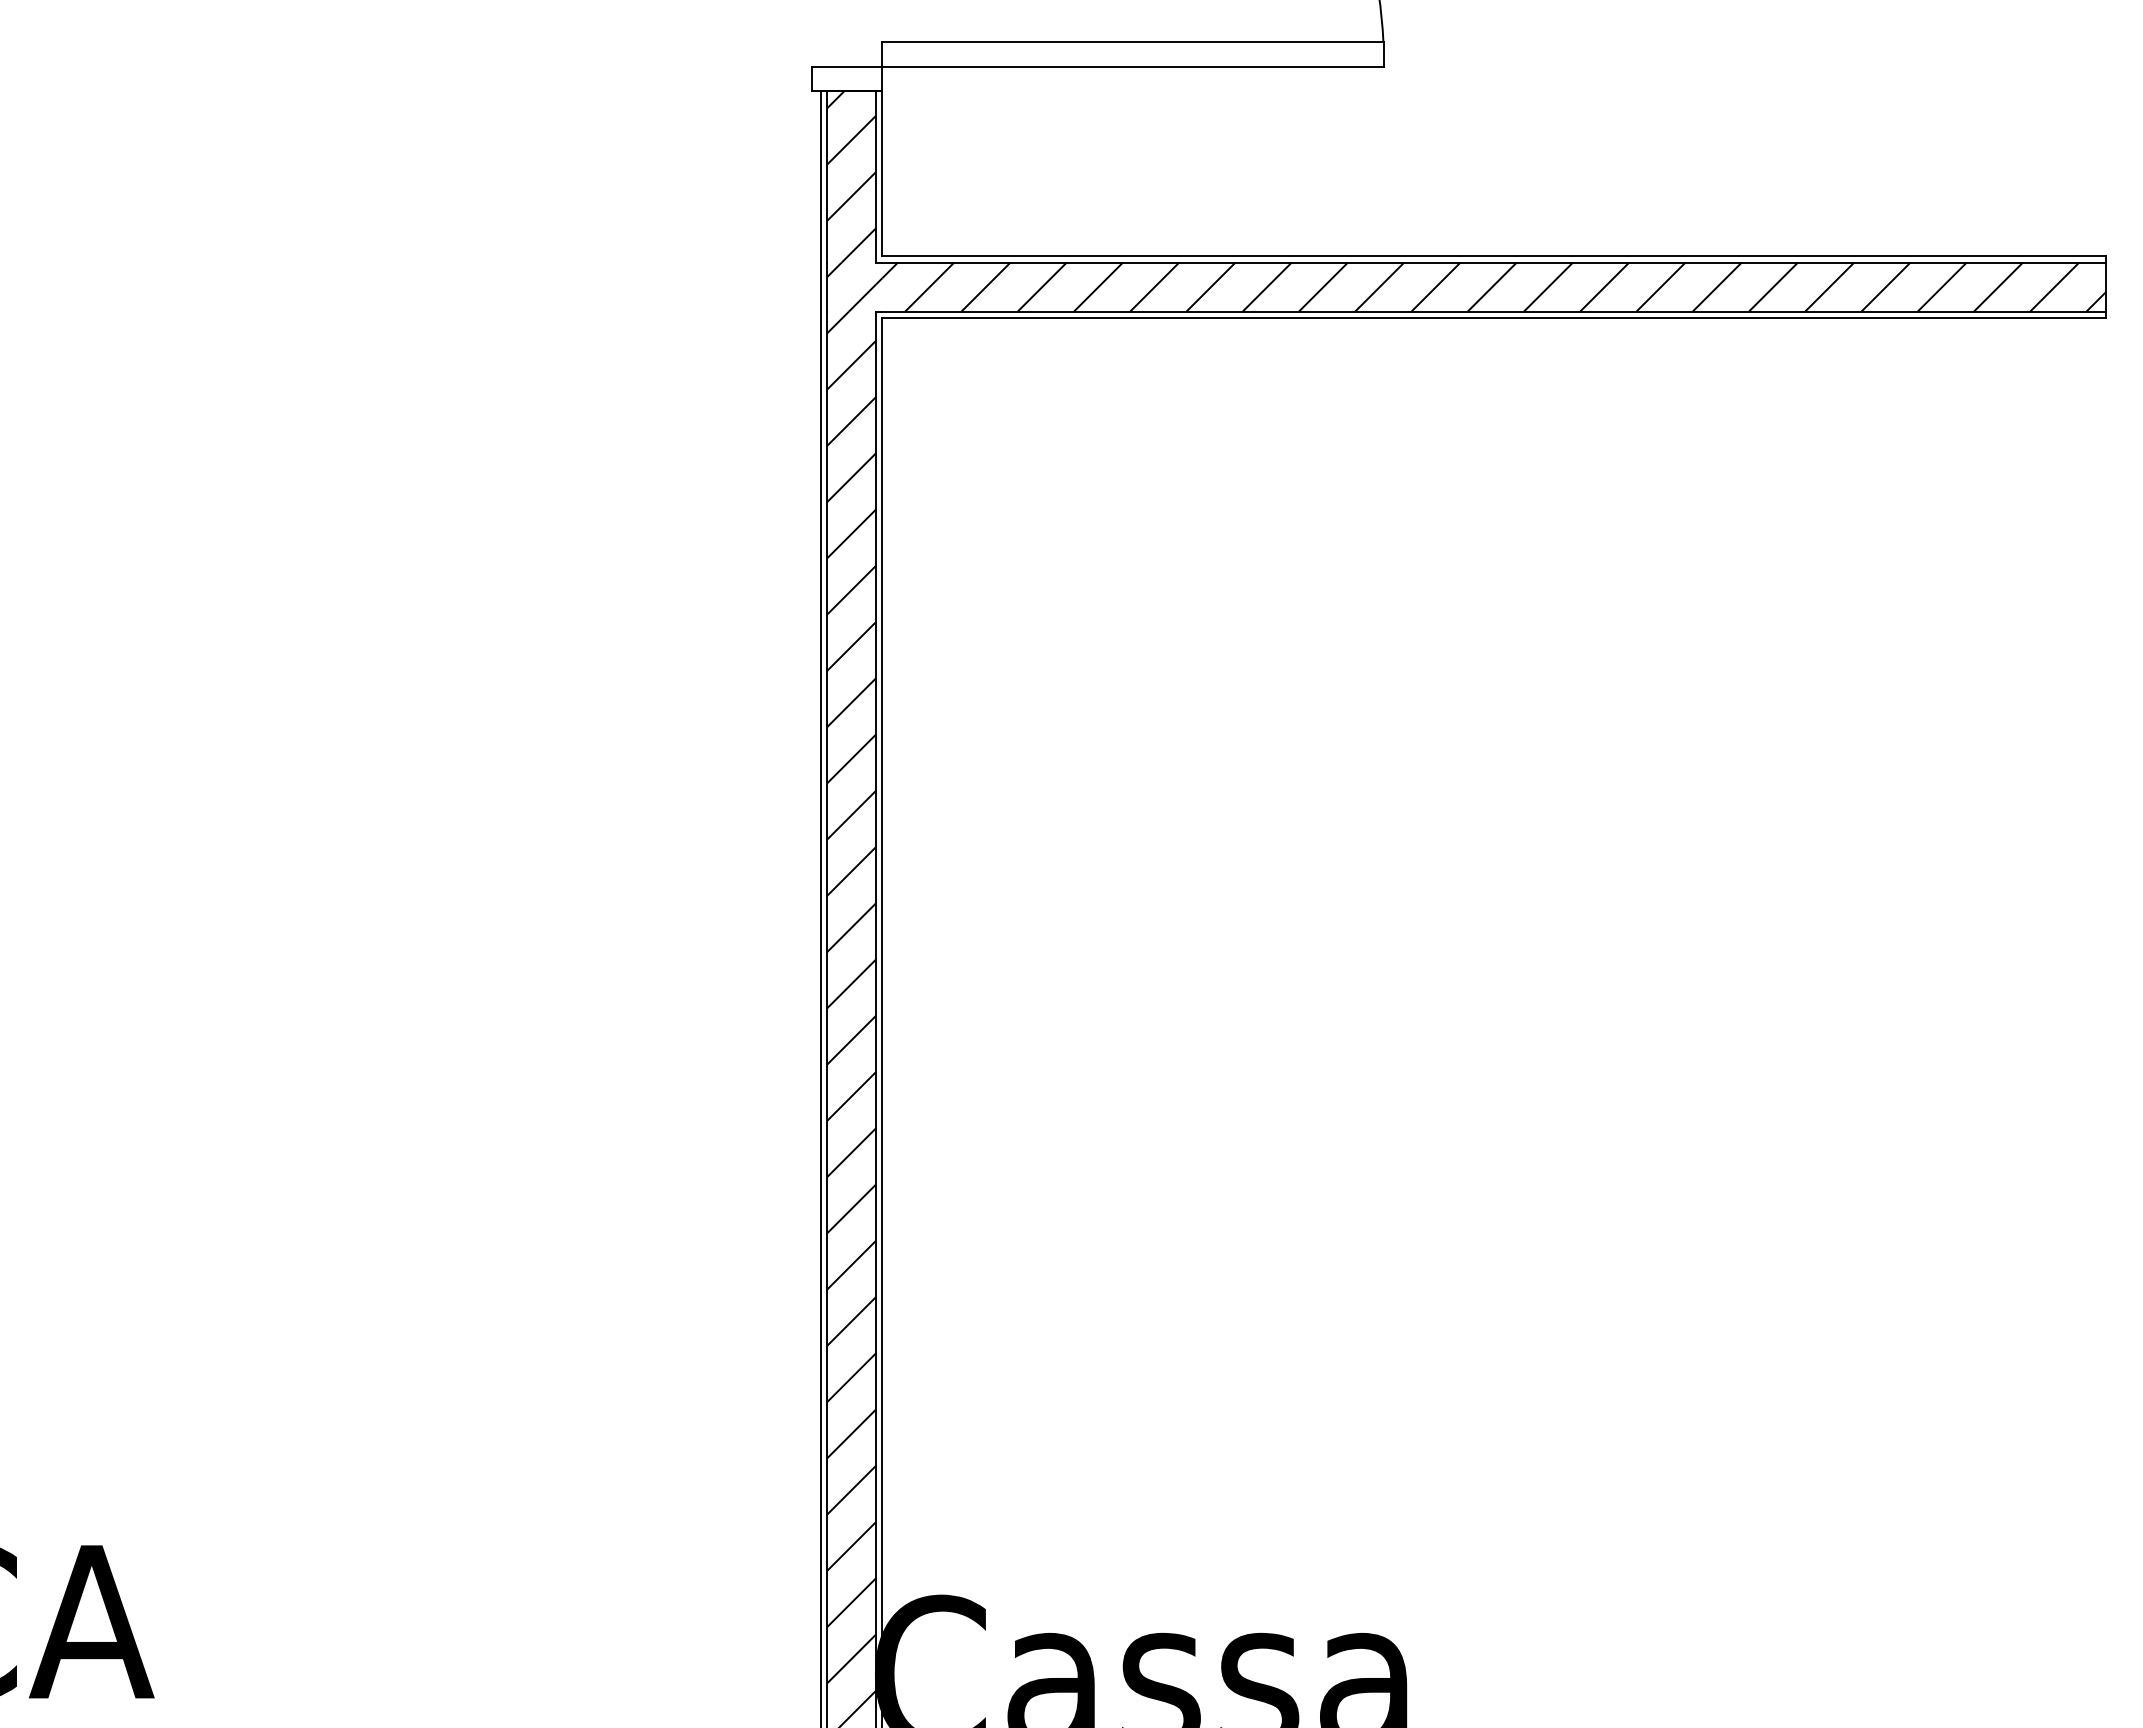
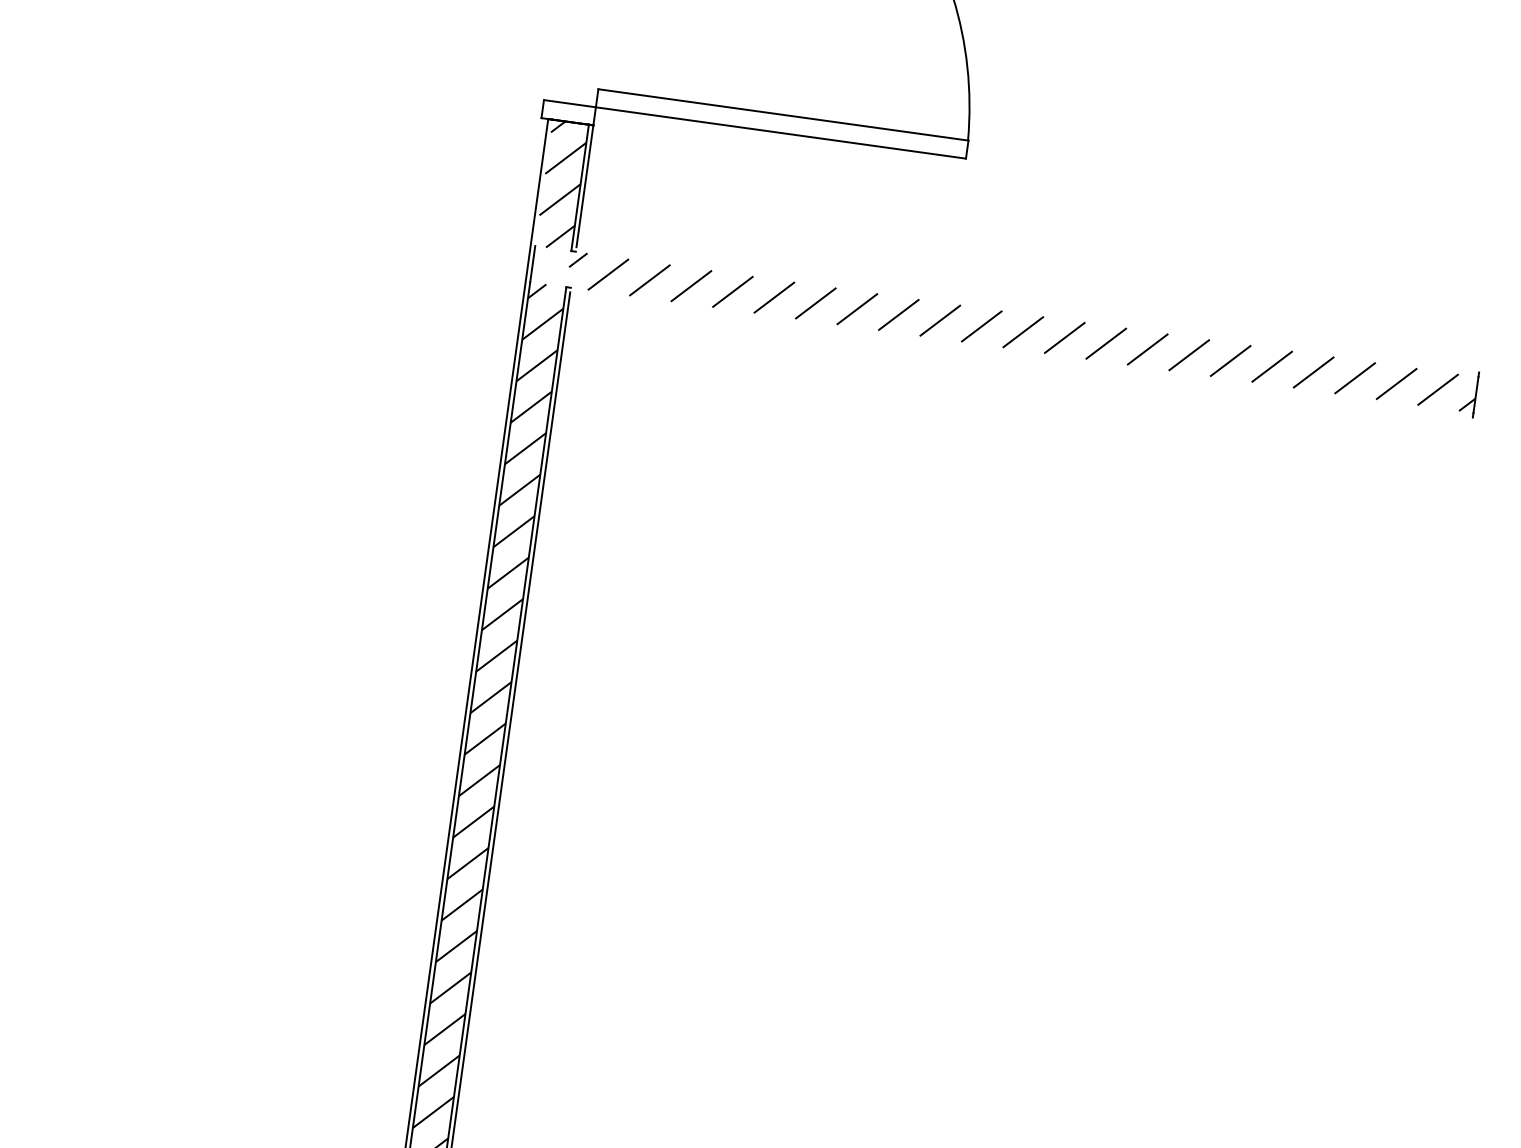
line: (827, 176) -> (544, 182), removed
line: (1494, 256) -> (1028, 309), removed
line: (1494, 262) -> (1027, 314), removed
hatch: (851, 286) -> (550, 266), removed
line: (1494, 311) -> (1022, 350), removed
line: (1494, 317) -> (1021, 354), removed

